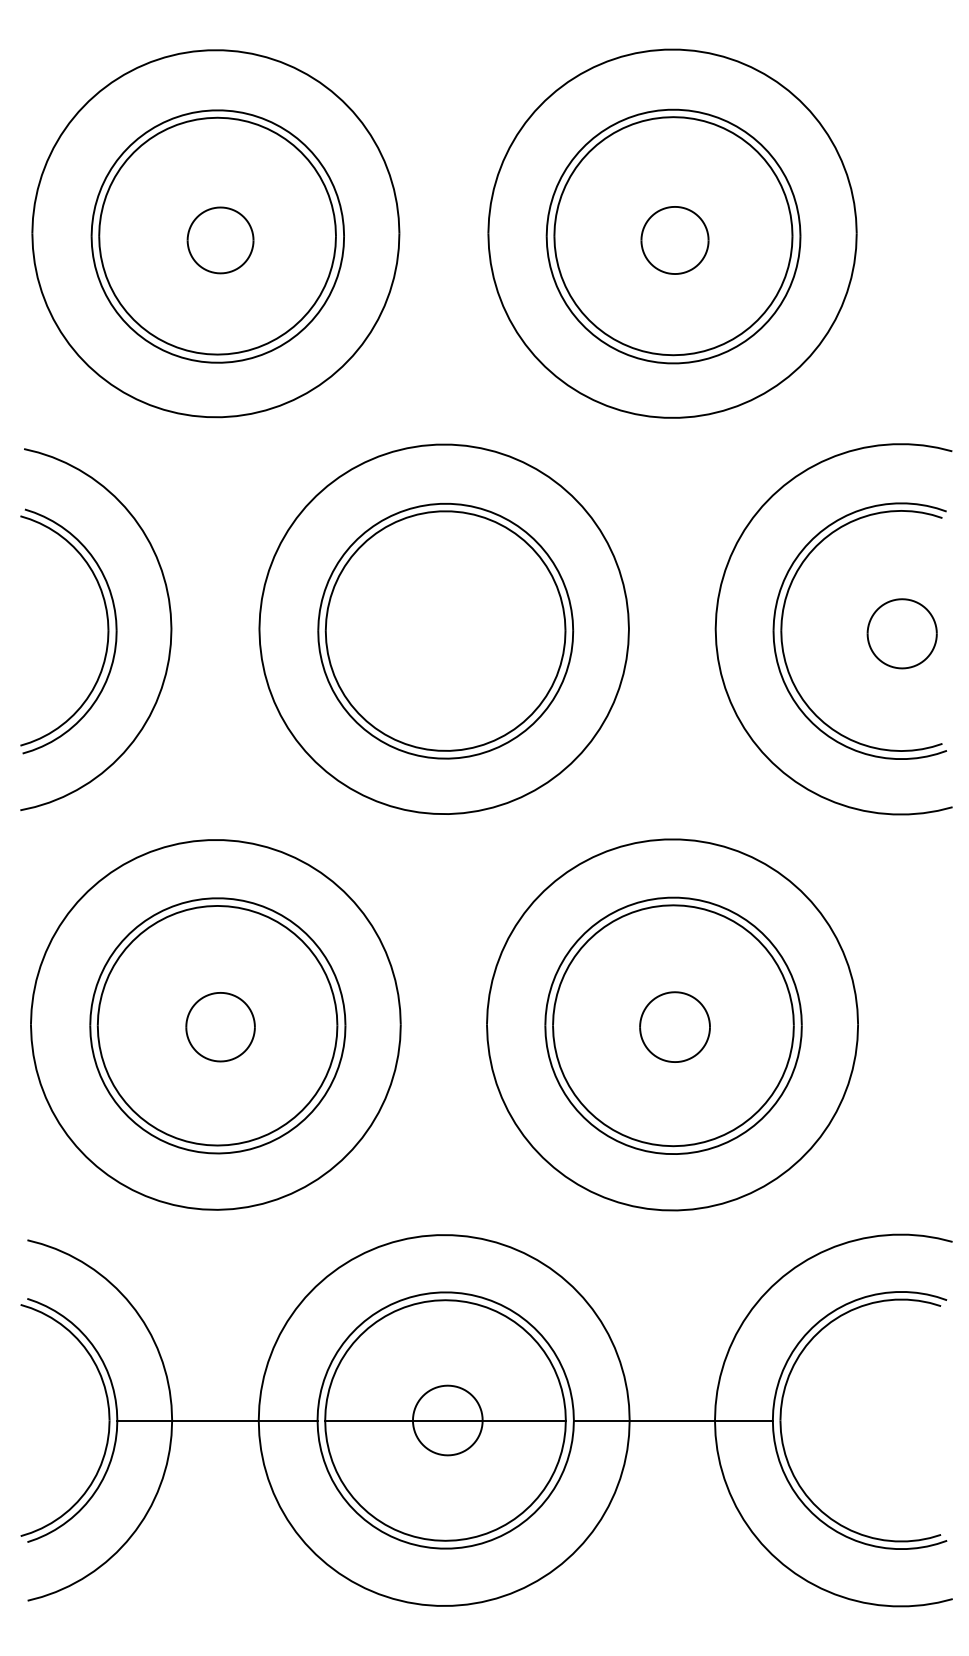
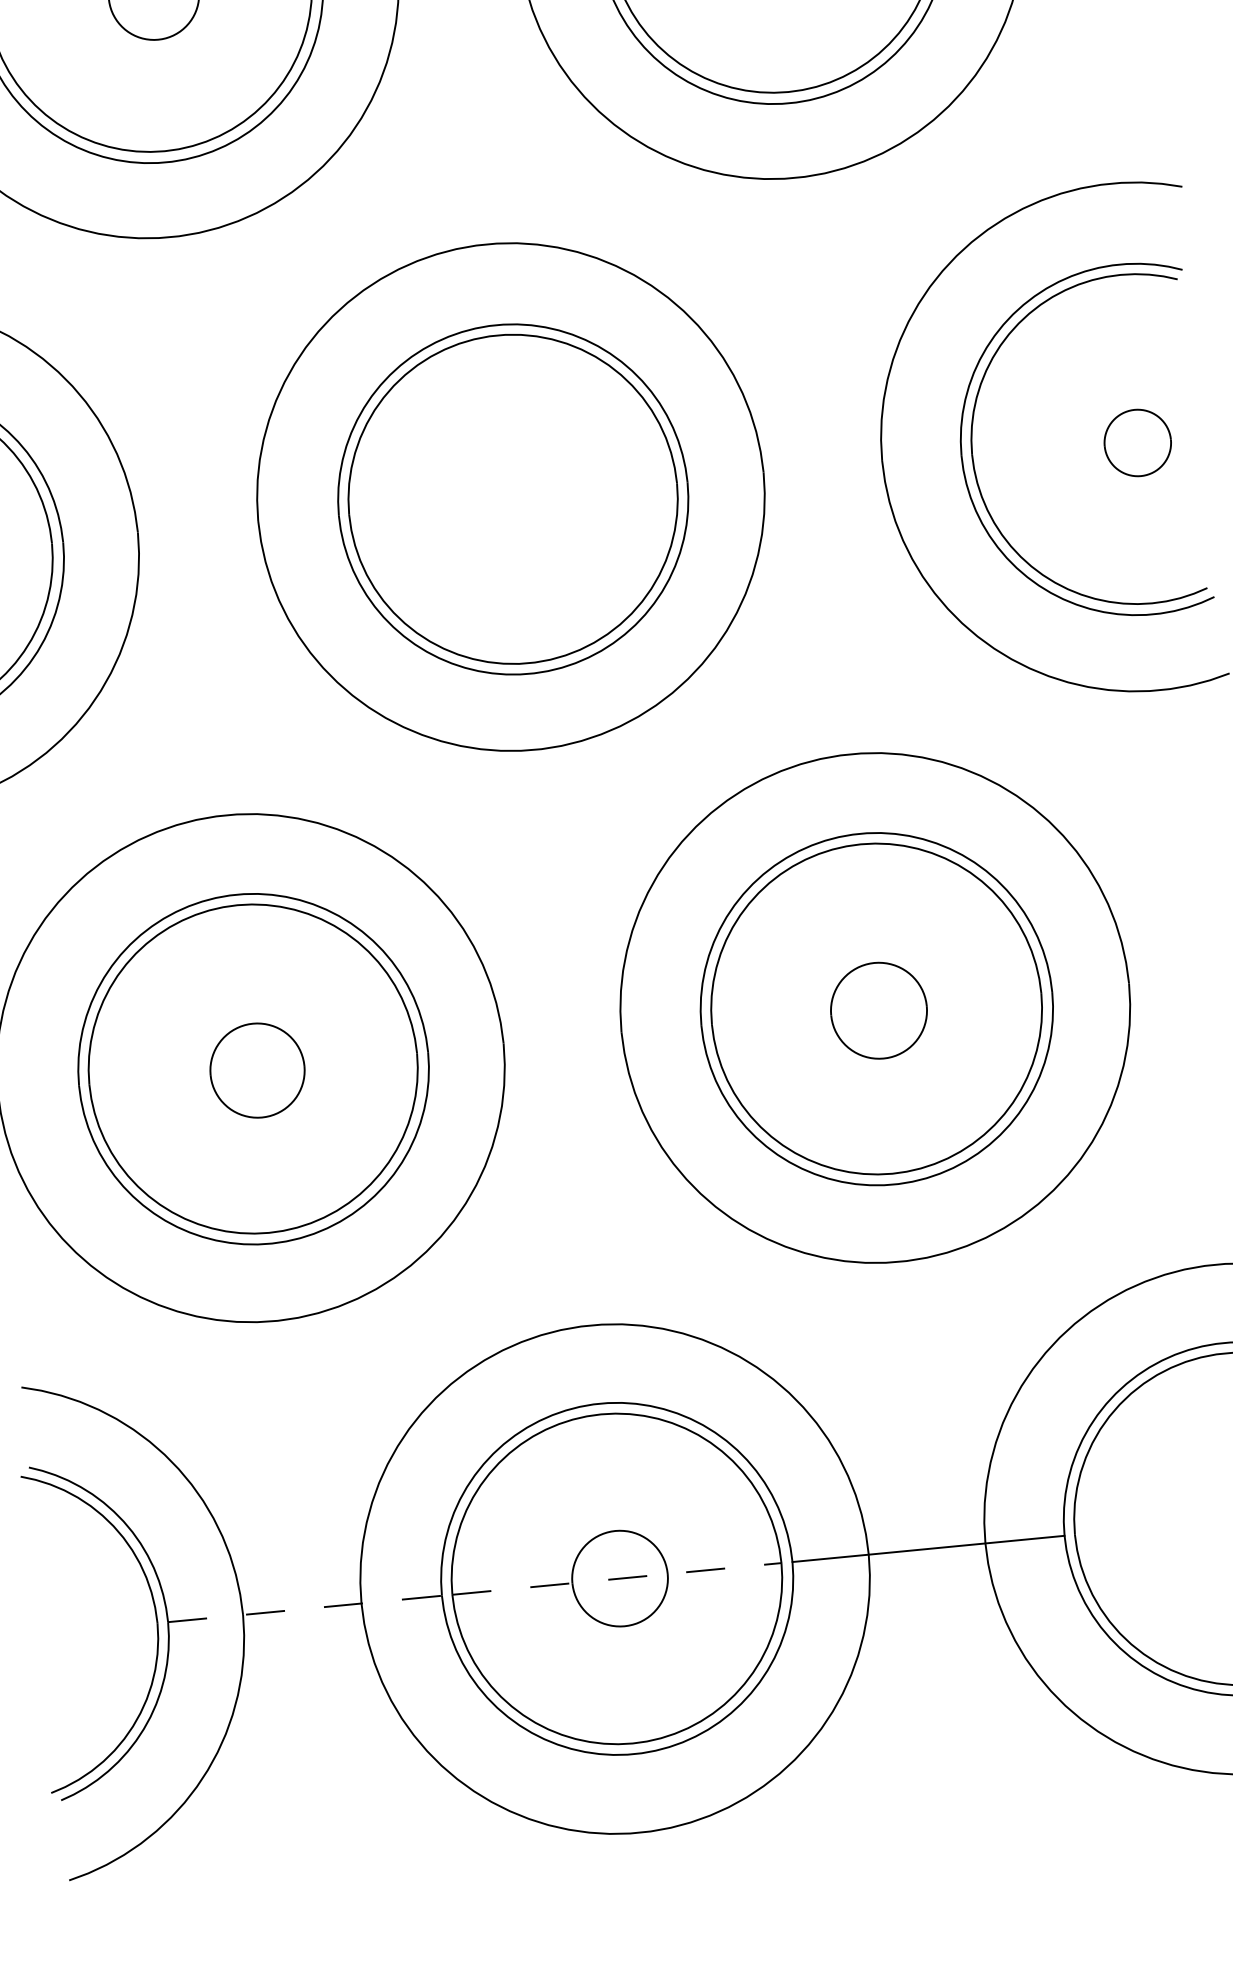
part: (901, 633) -> (1136, 442), size x0.7
line: (217, 1420) -> (305, 1608), solid -> dashed
line: (446, 1420) -> (618, 1578), solid -> dashed

